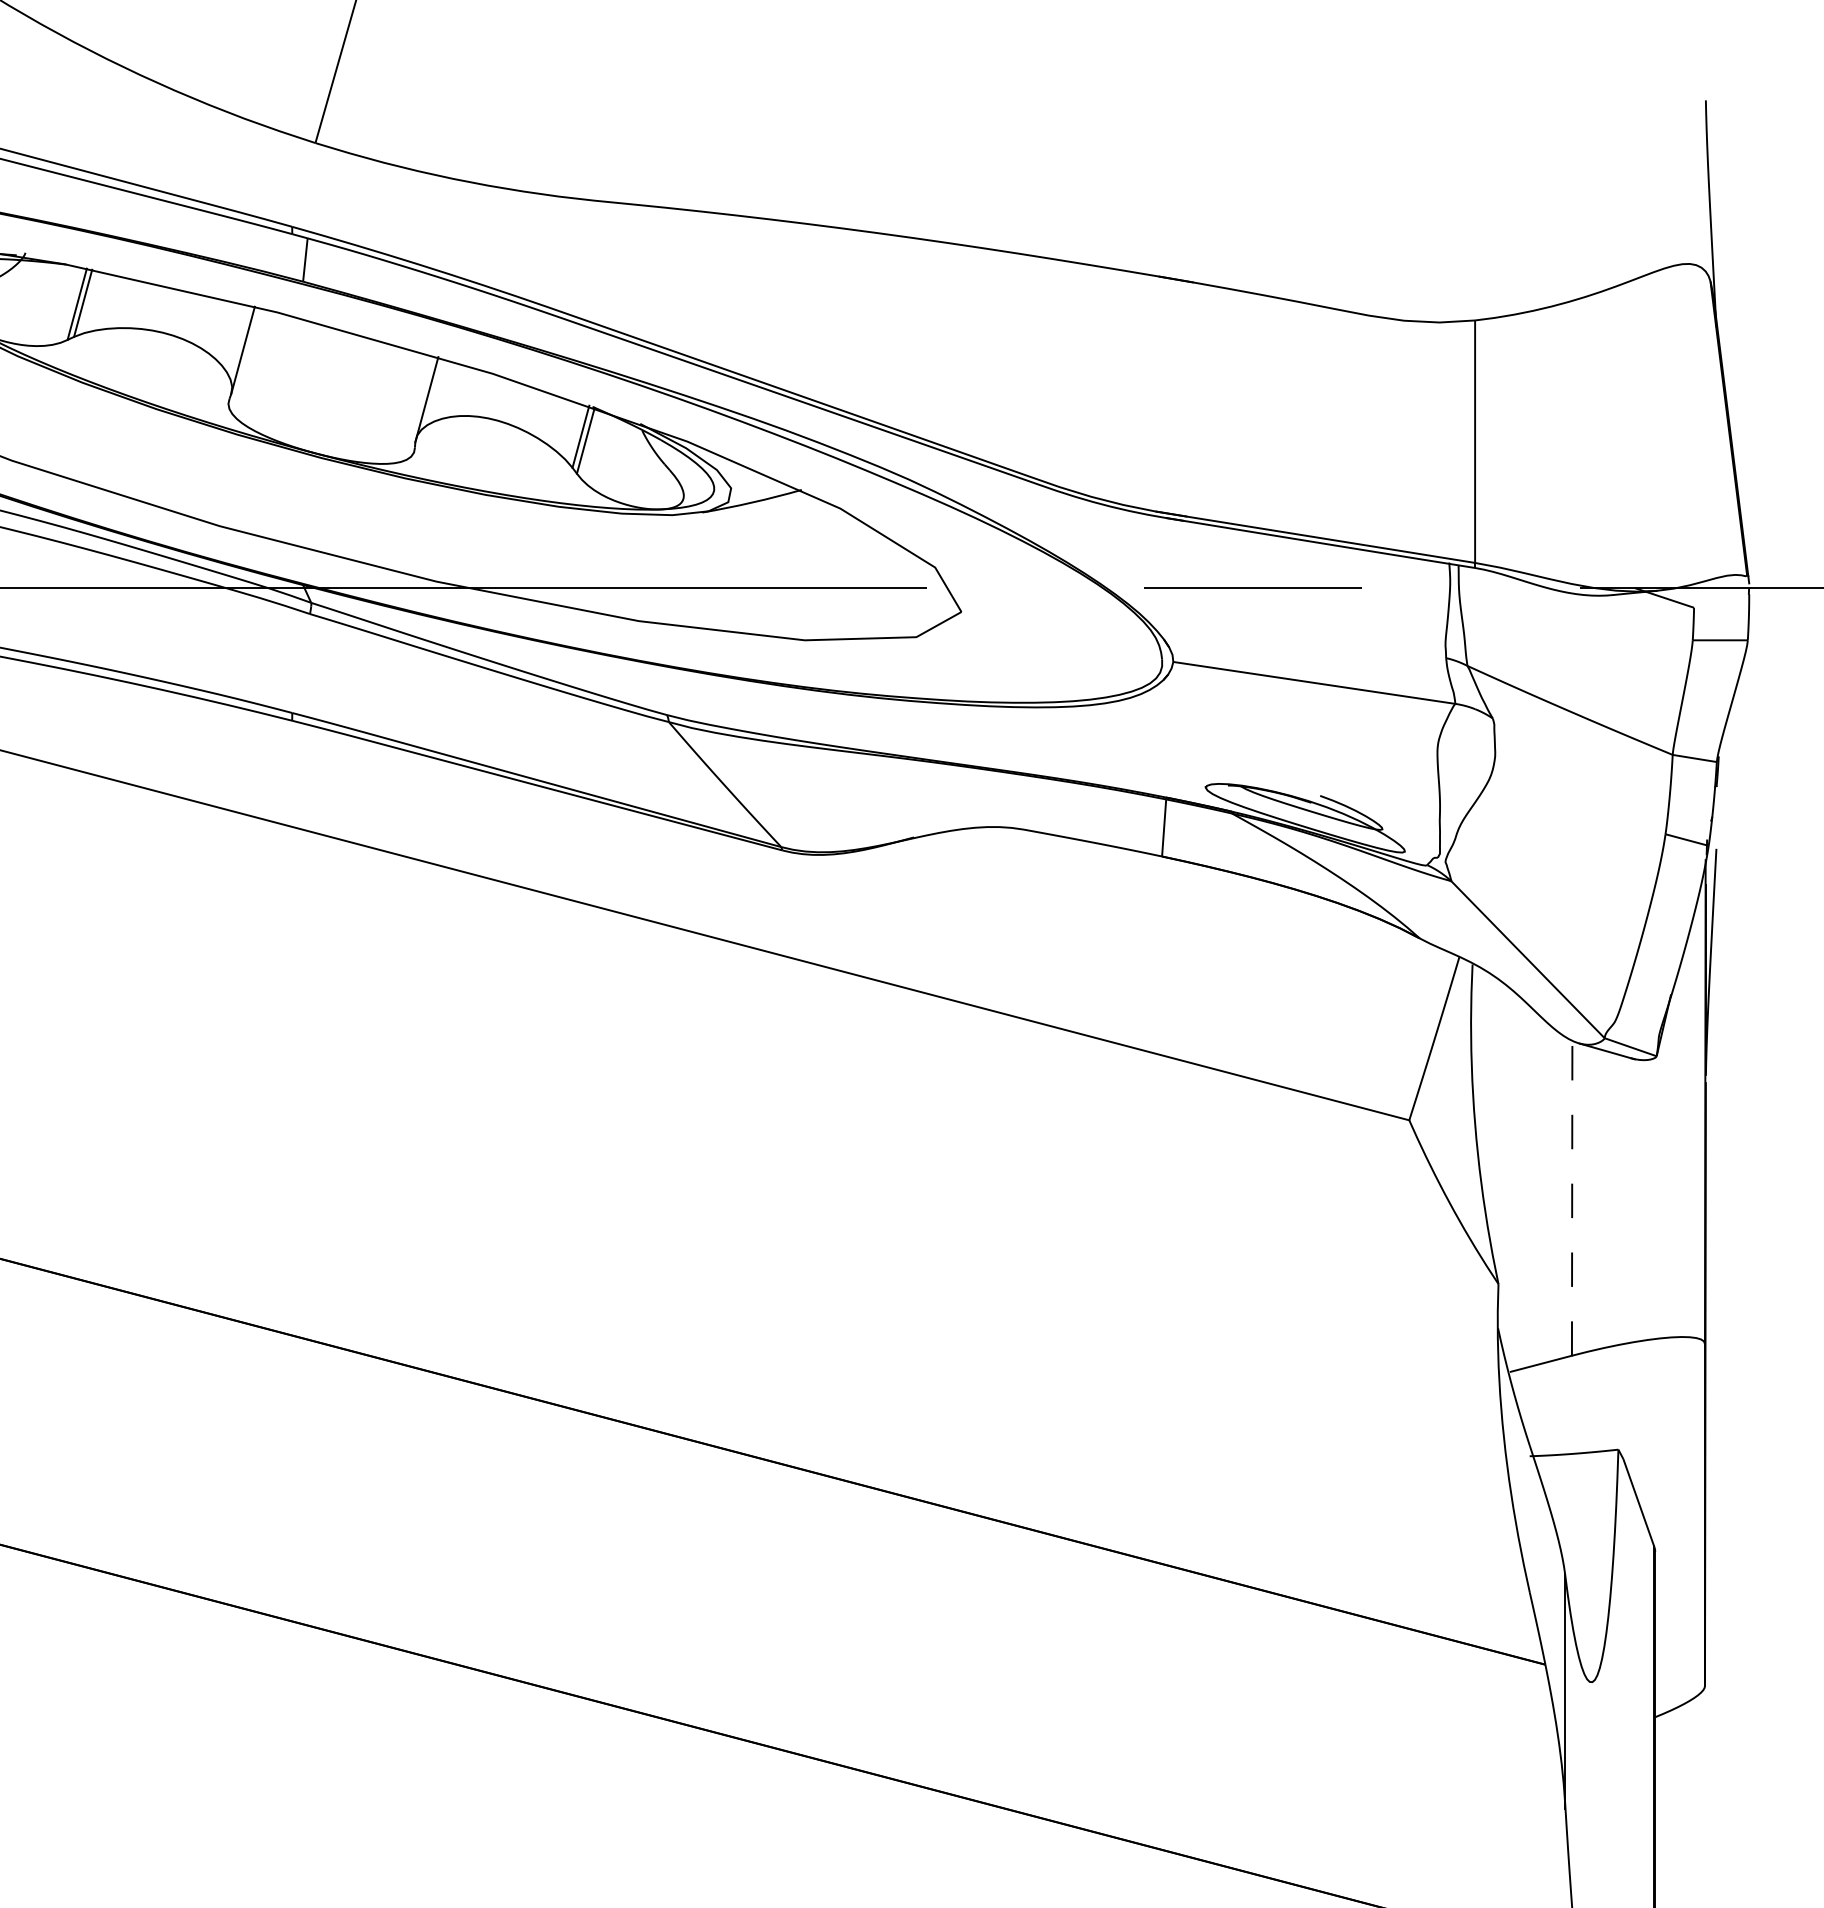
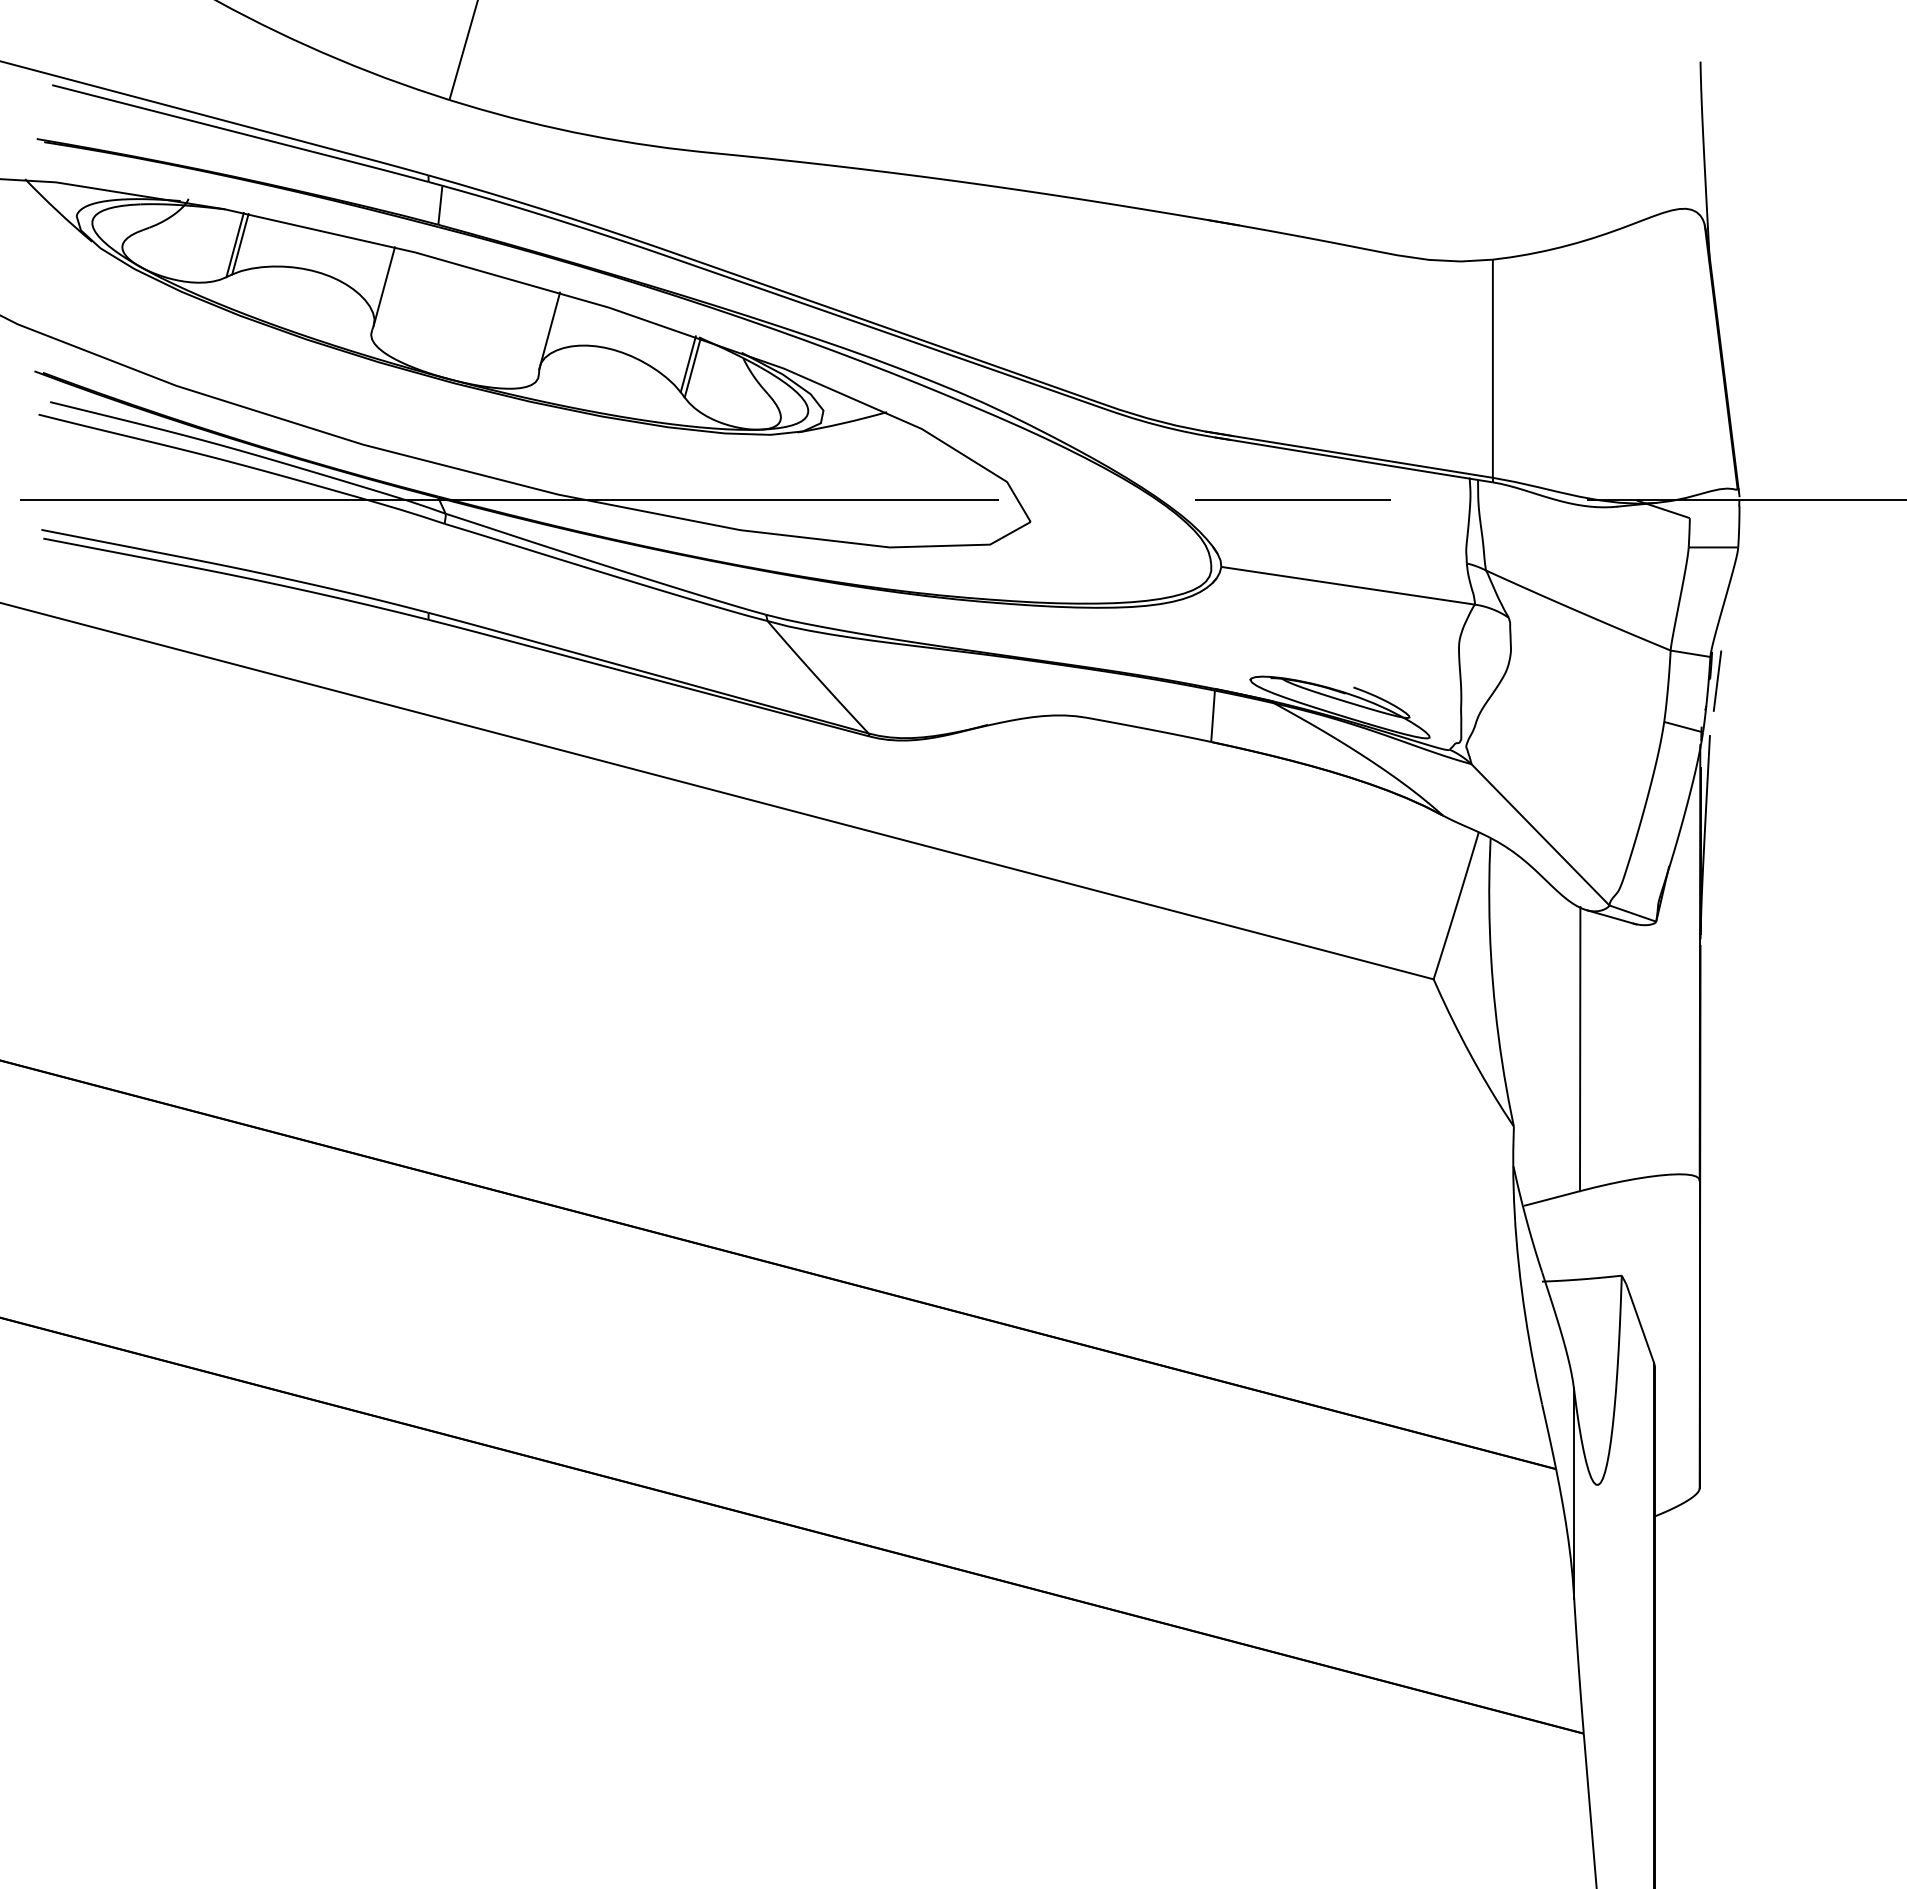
line: (1724, 788) -> (1717, 680), added
line: (1572, 1197) -> (1580, 1048), dashed -> solid

